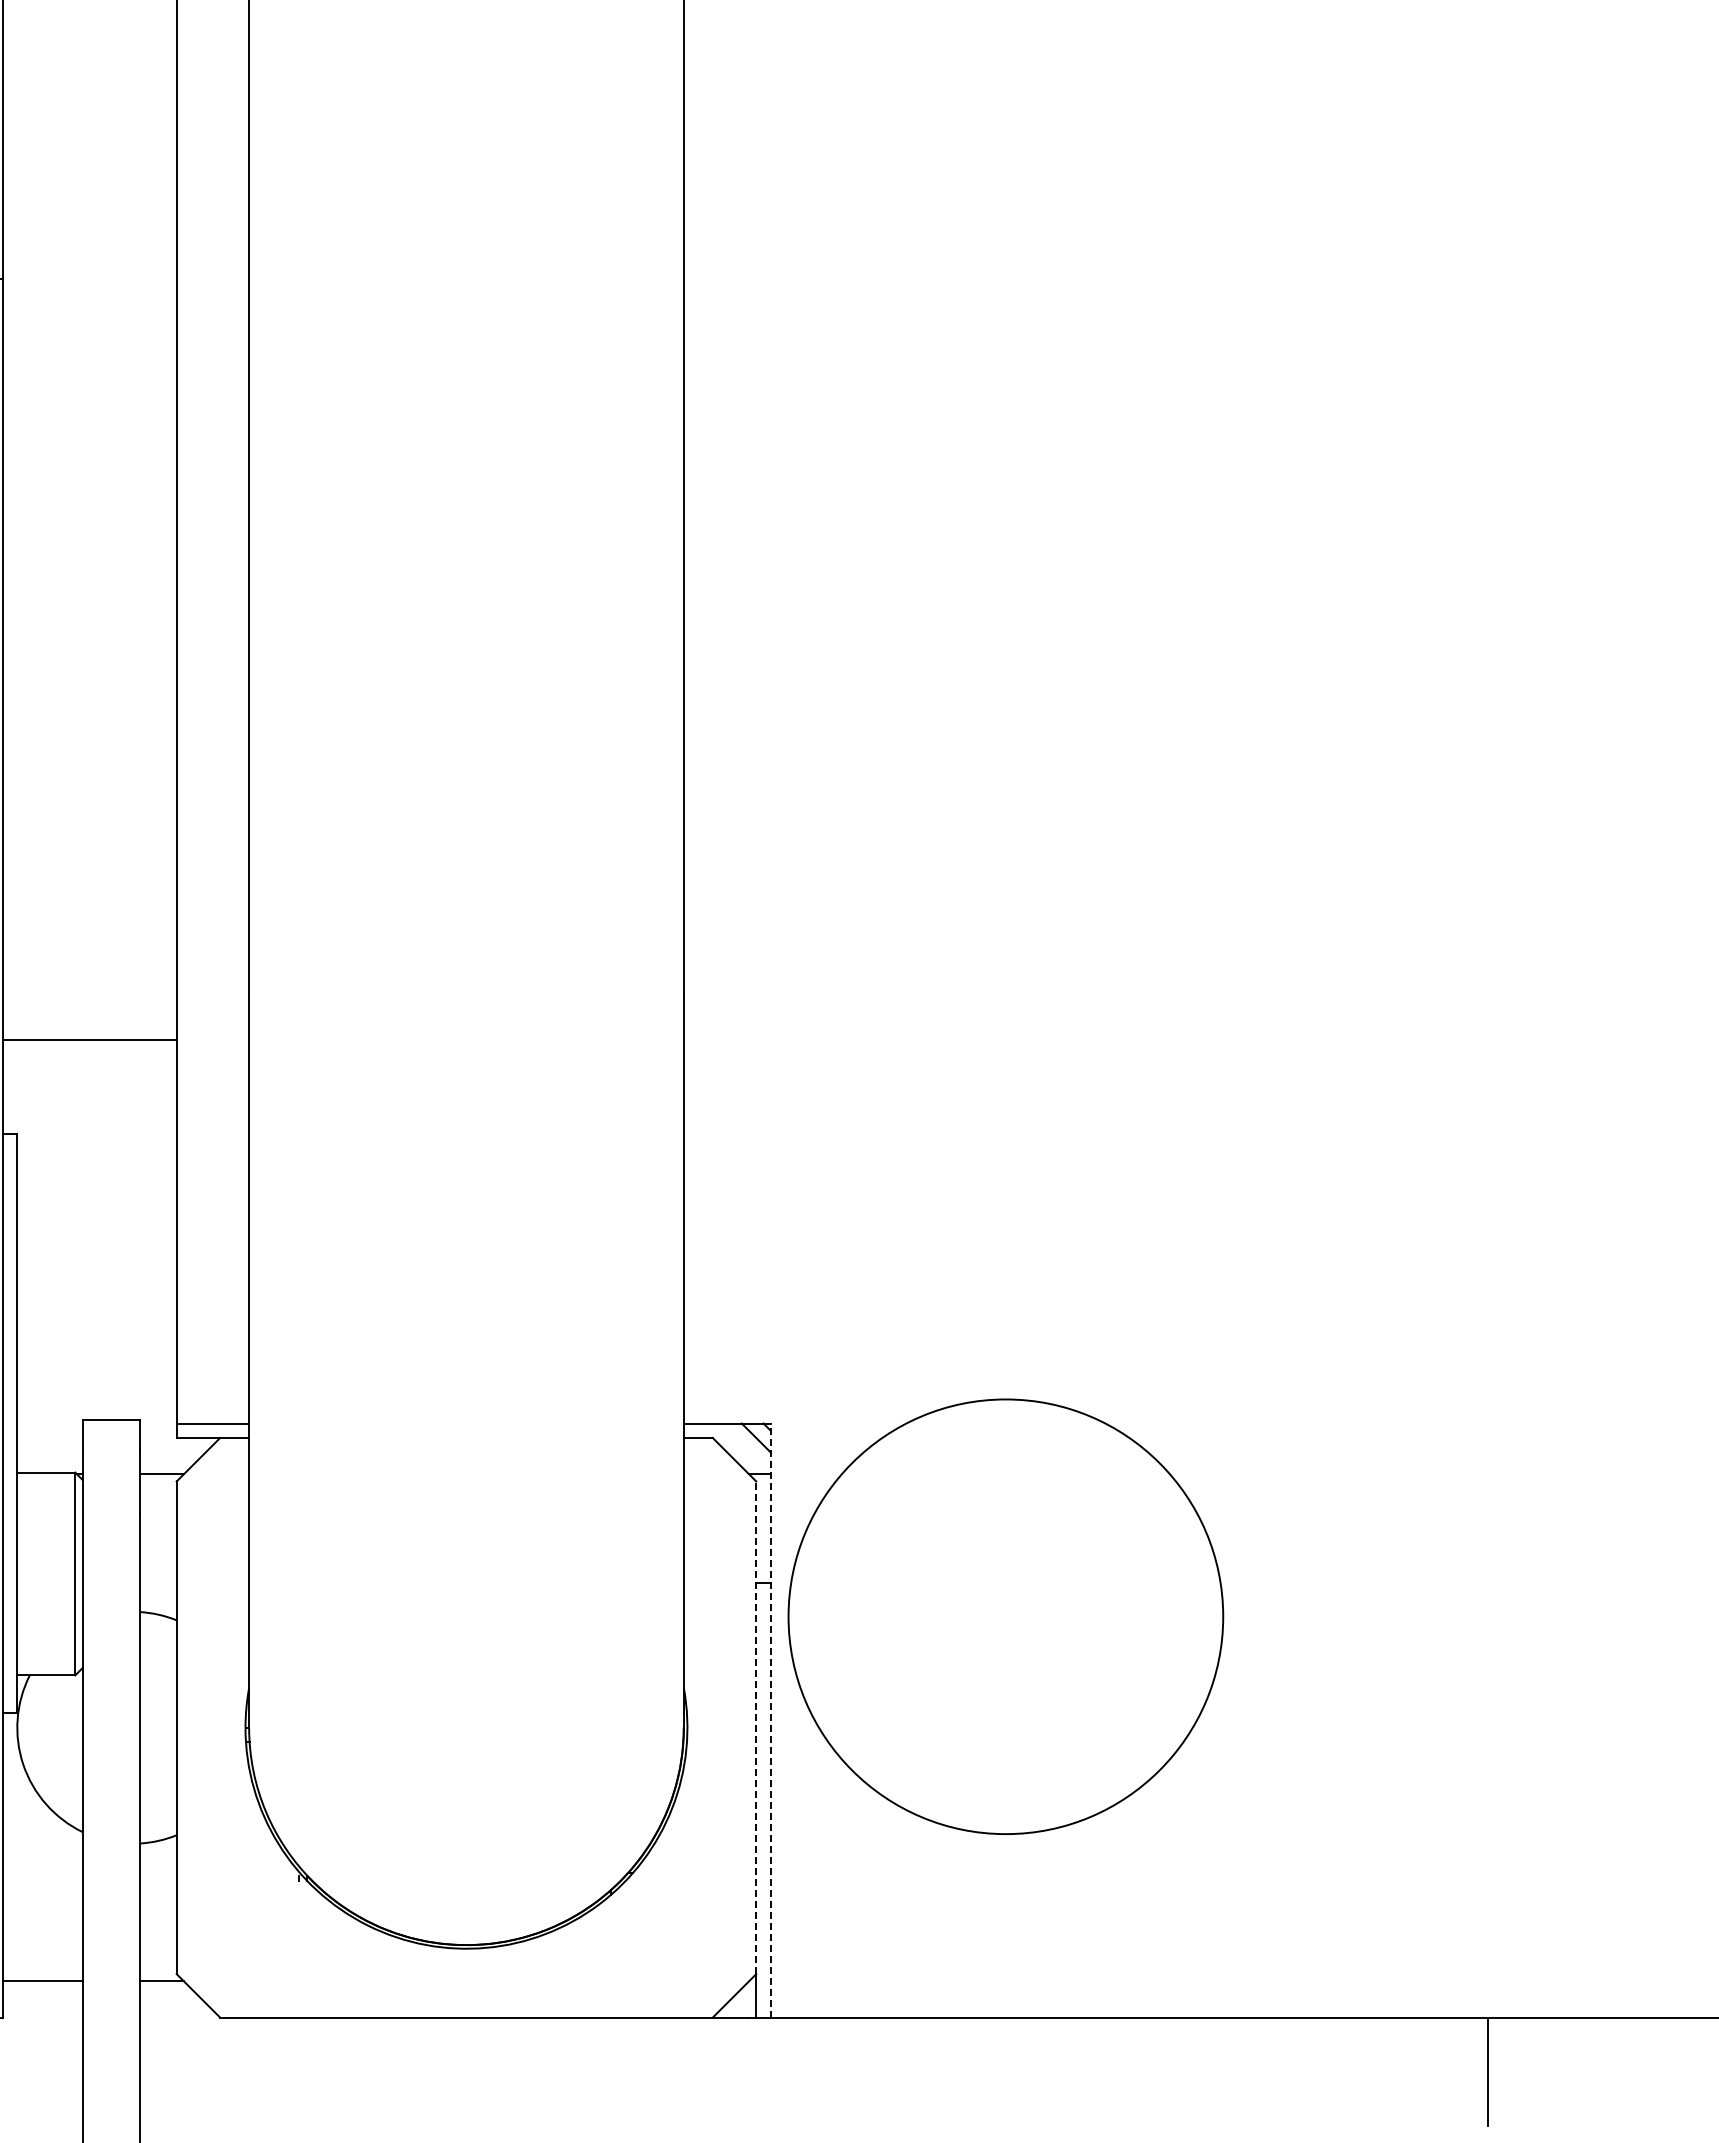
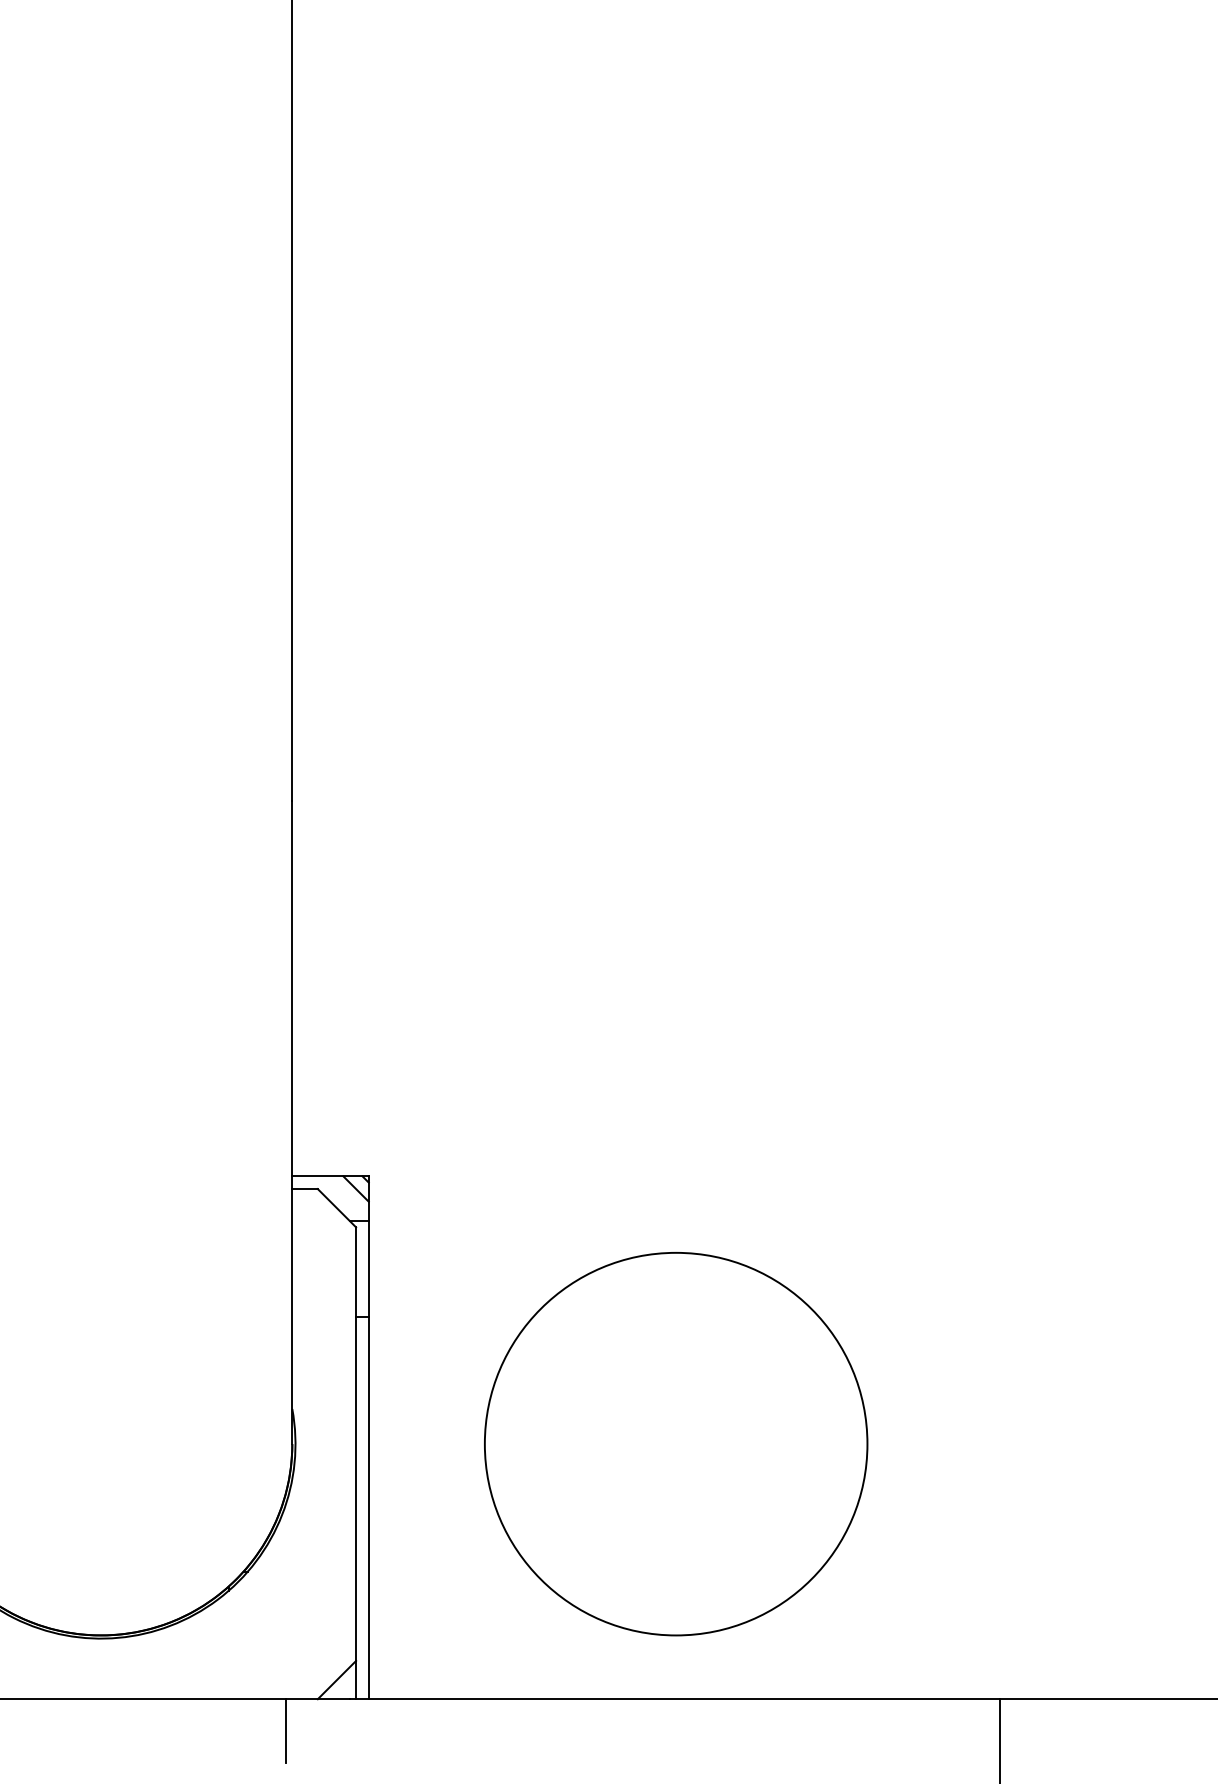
circle: (1005, 1616) -> (675, 1443), moved
line: (770, 1720) -> (368, 1437), dashed -> solid
line: (756, 1727) -> (356, 1443), dashed -> solid
line: (676, 2053) -> (285, 1730), added

